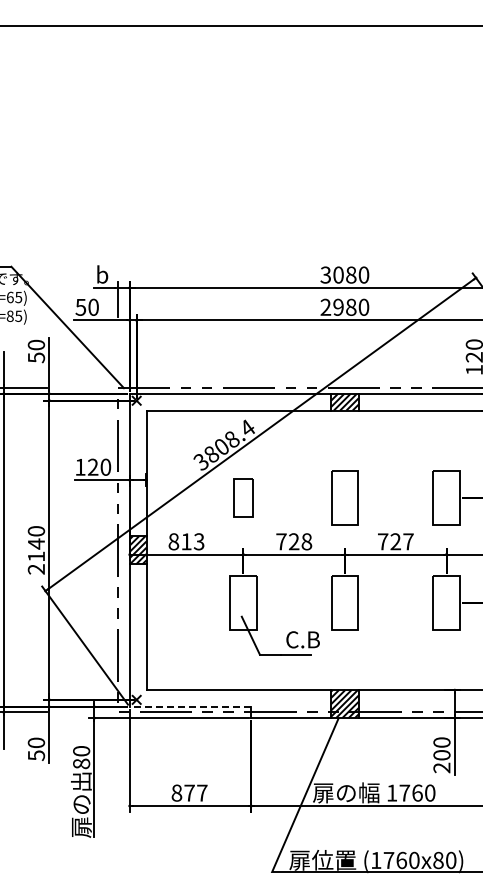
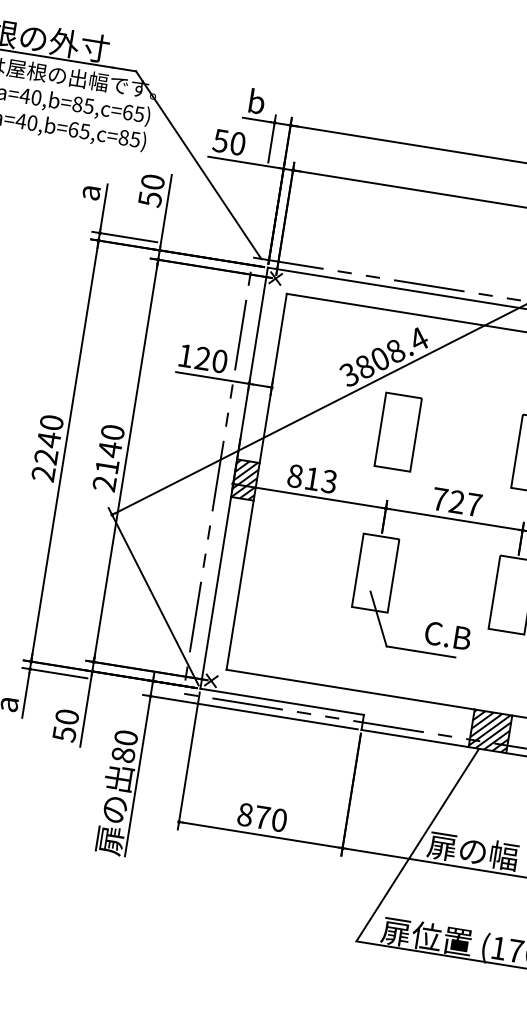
part: (243, 497) -> (398, 431), size x1.43
text: (306, 541) -> (473, 504), 728 -> 727
line: (190, 706) -> (282, 701), dashed -> solid
text: (202, 792) -> (279, 819), 877 -> 870

